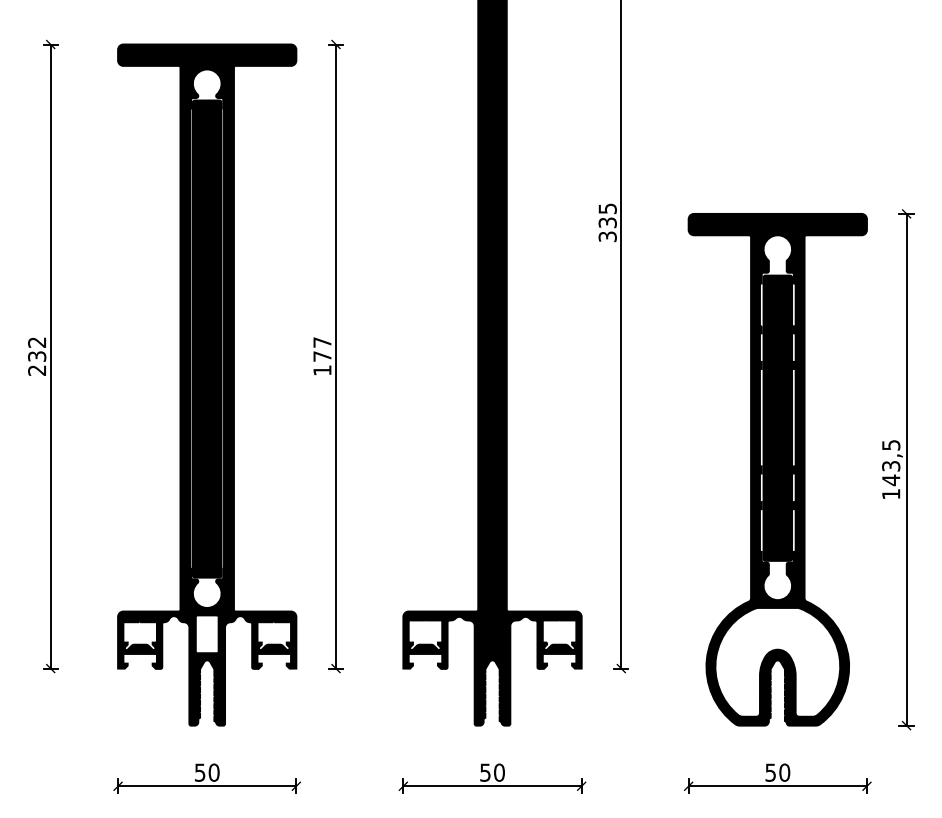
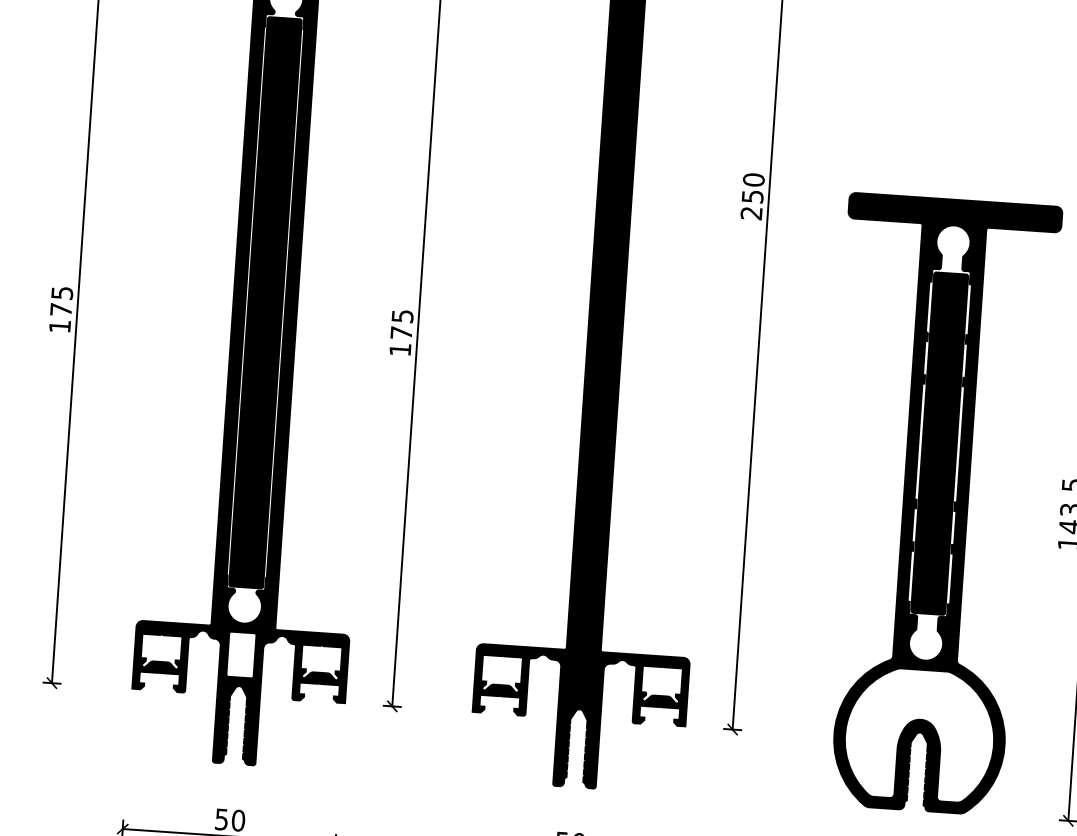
text: (607, 222) -> (752, 196), 335 -> 250
text: (322, 342) -> (402, 316), 177 -> 175
text: (37, 356) -> (61, 309), 232 -> 175

